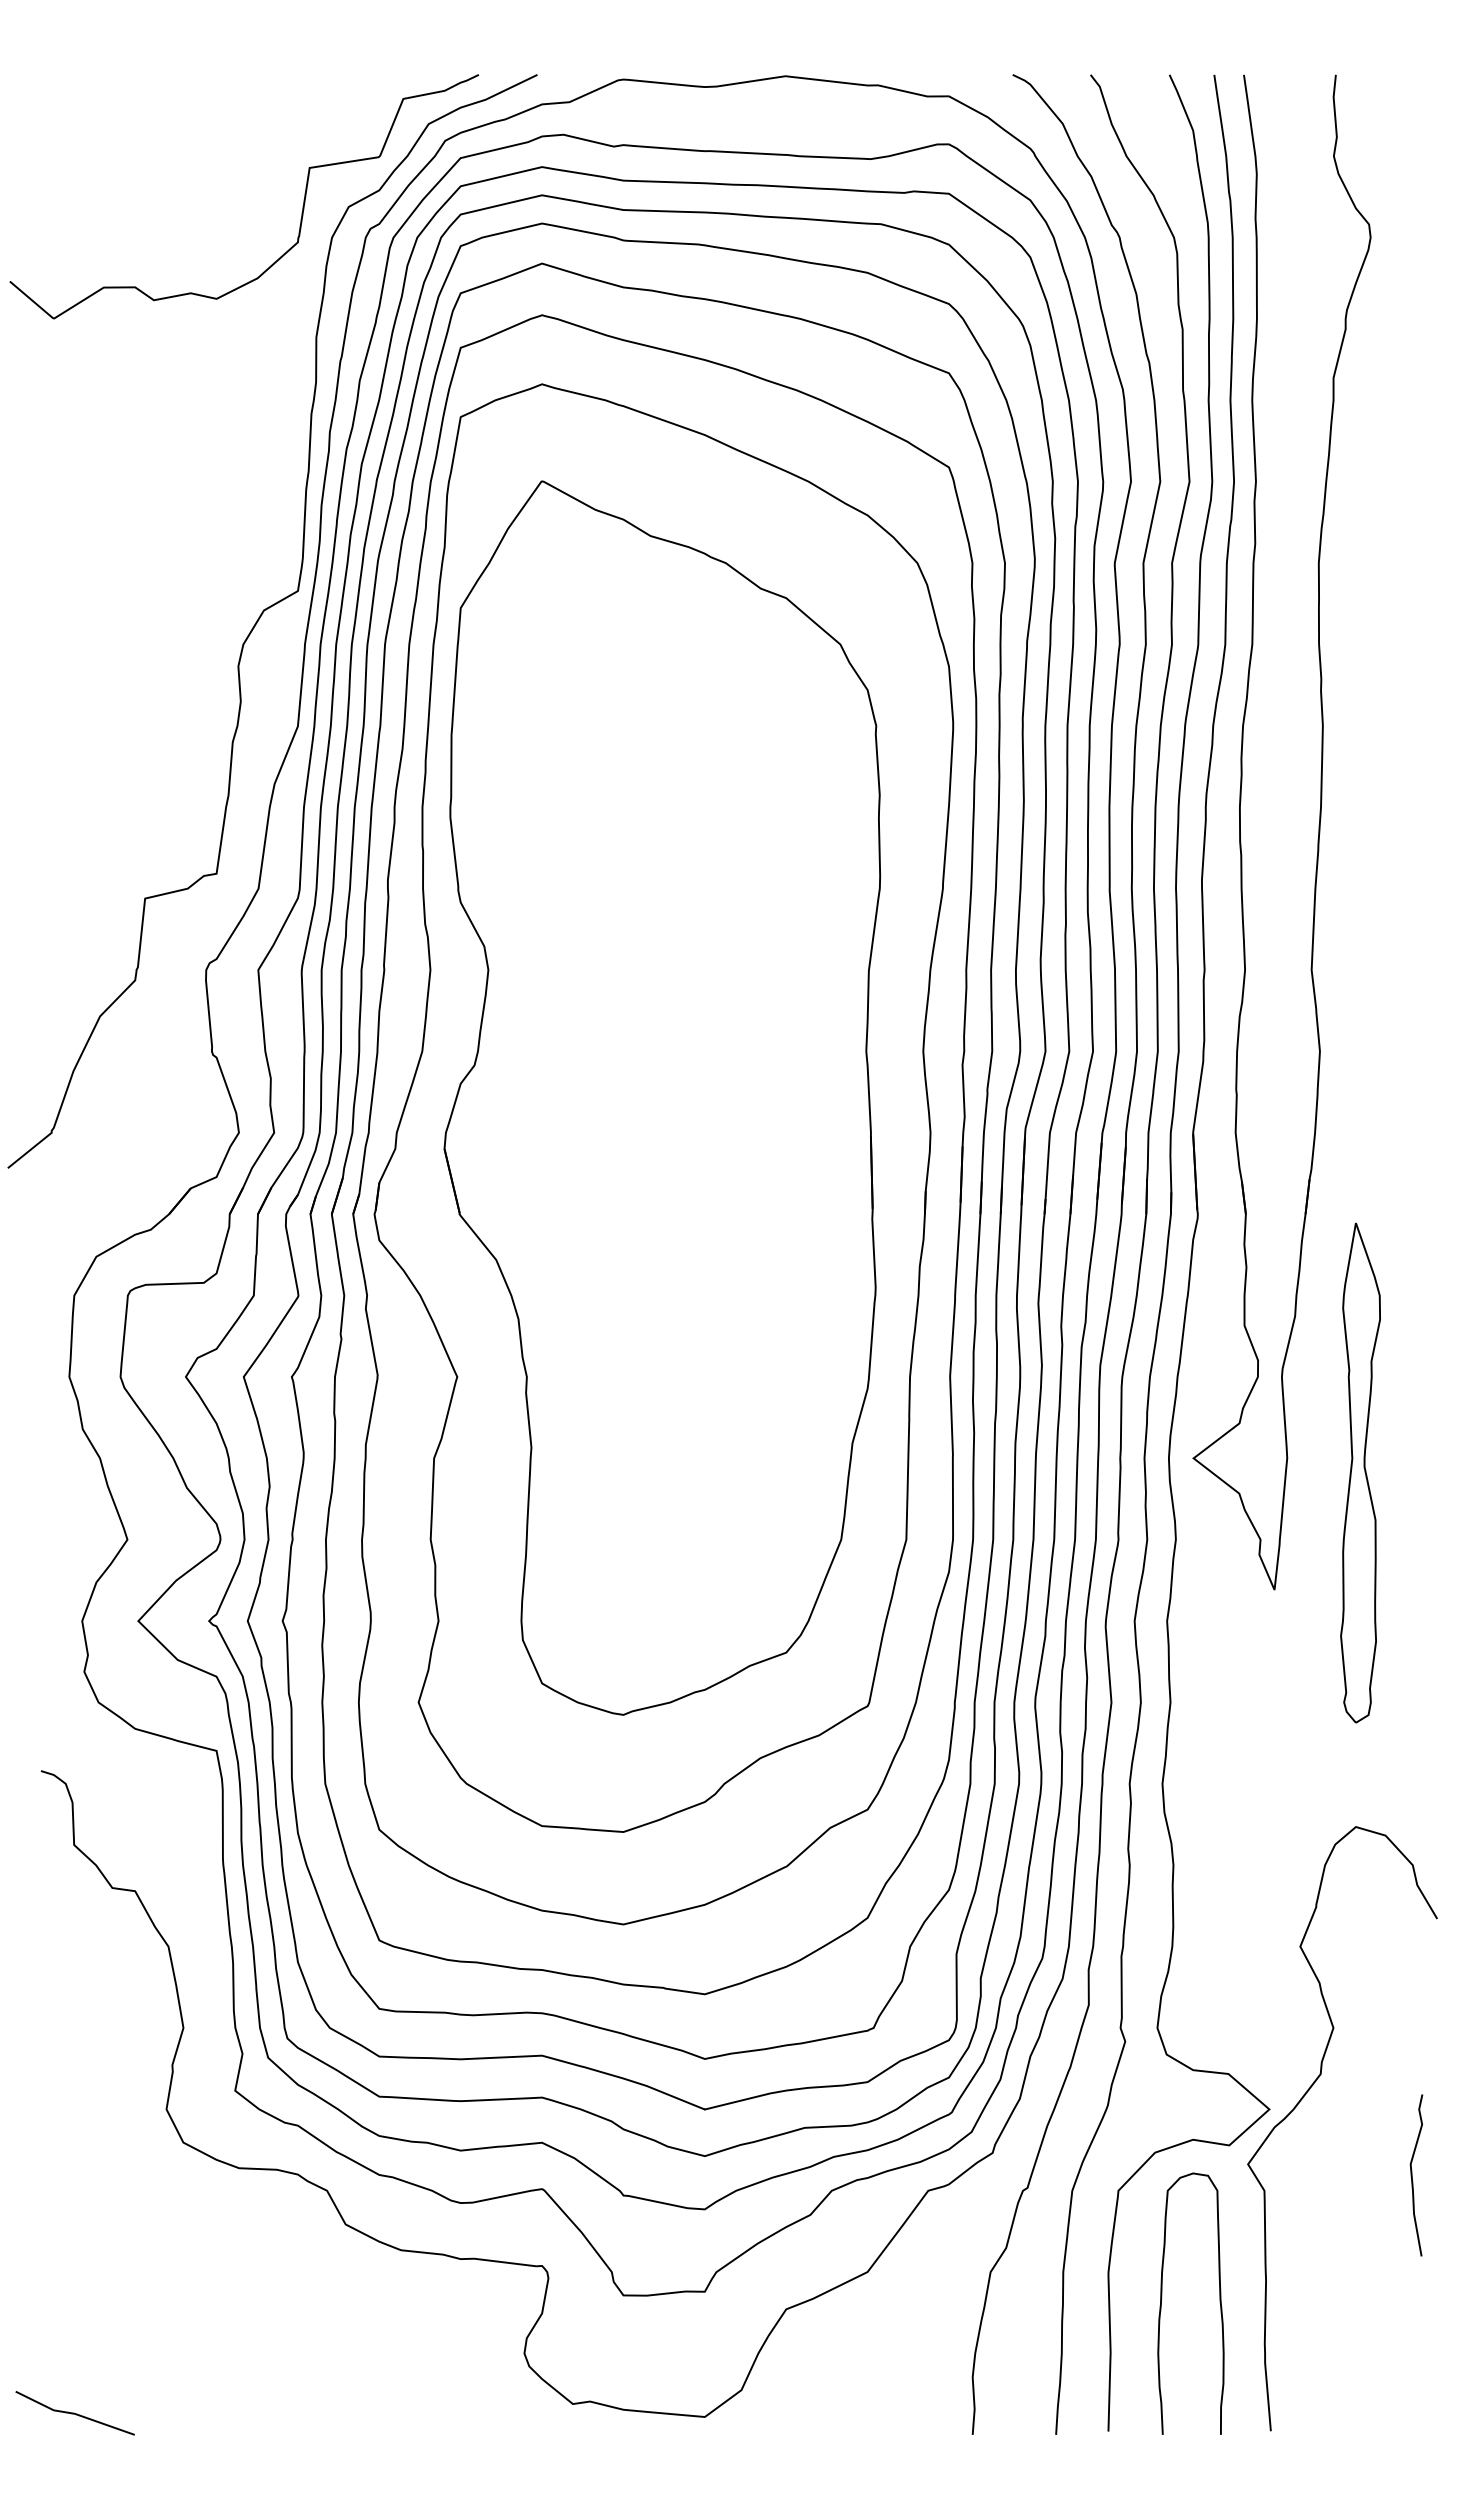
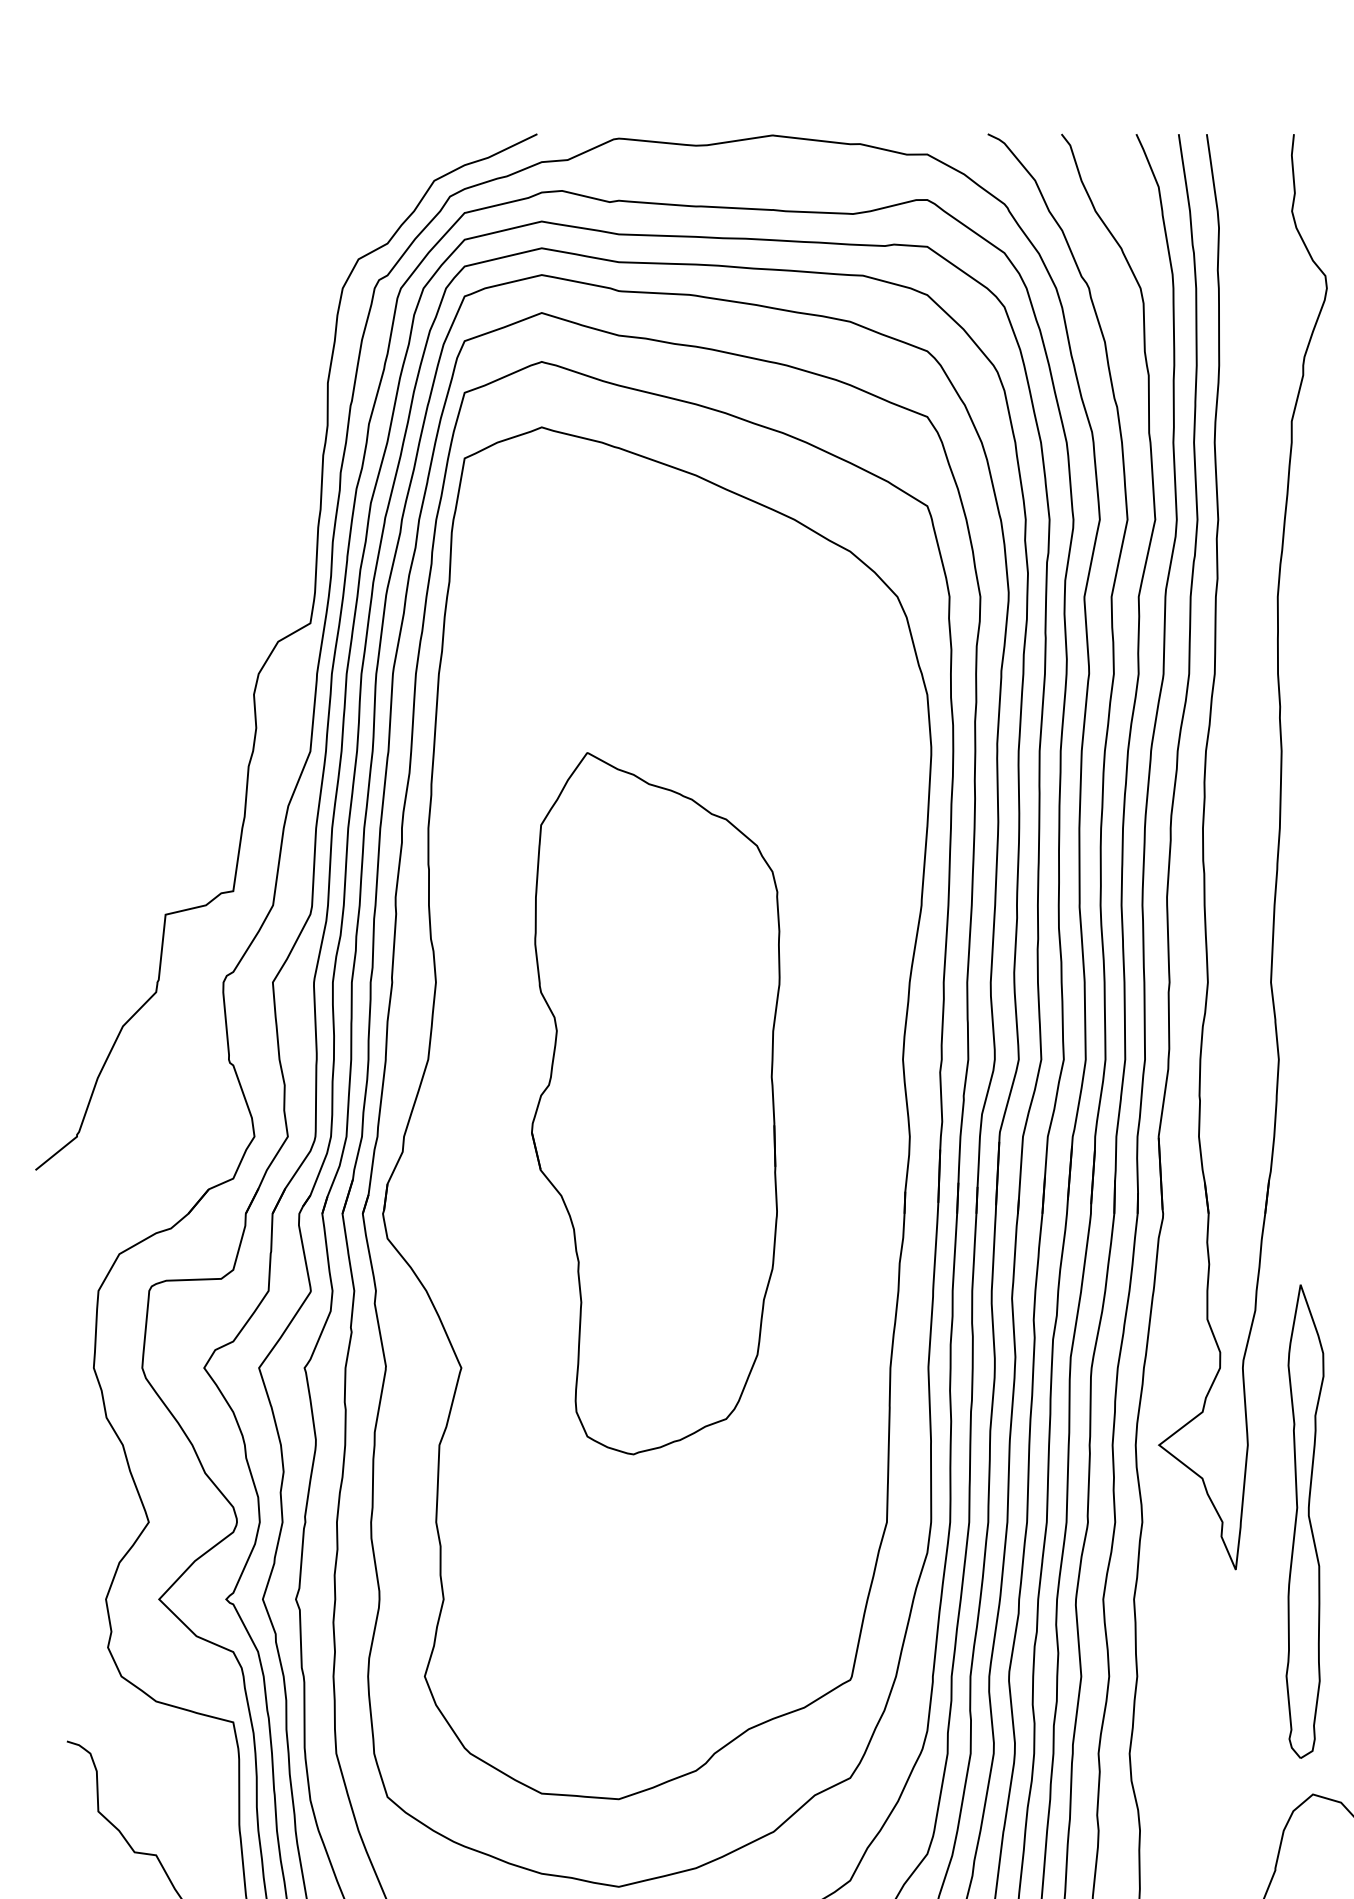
curve: (302, 206) -> (314, 258), removed
part: (662, 1097) -> (655, 1103), size x0.6
part: (1360, 1472) -> (1304, 1521), moved

